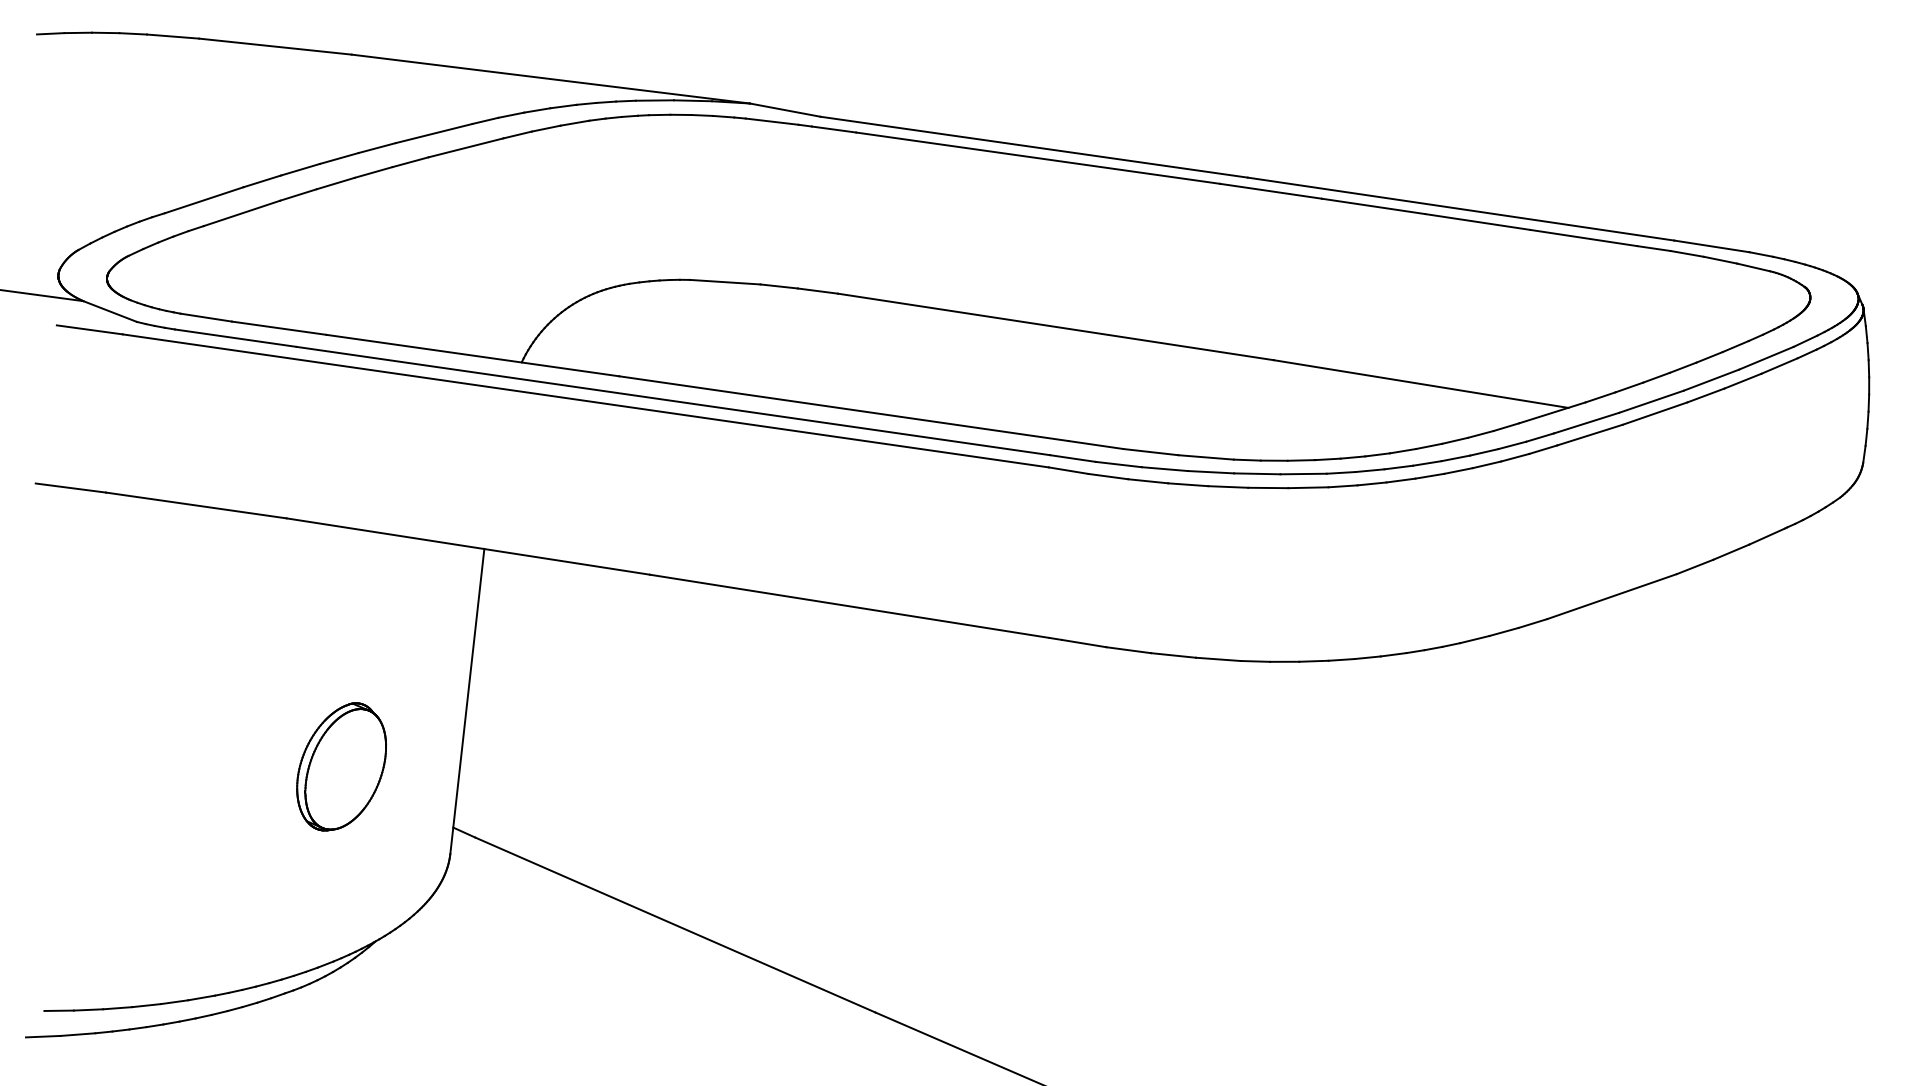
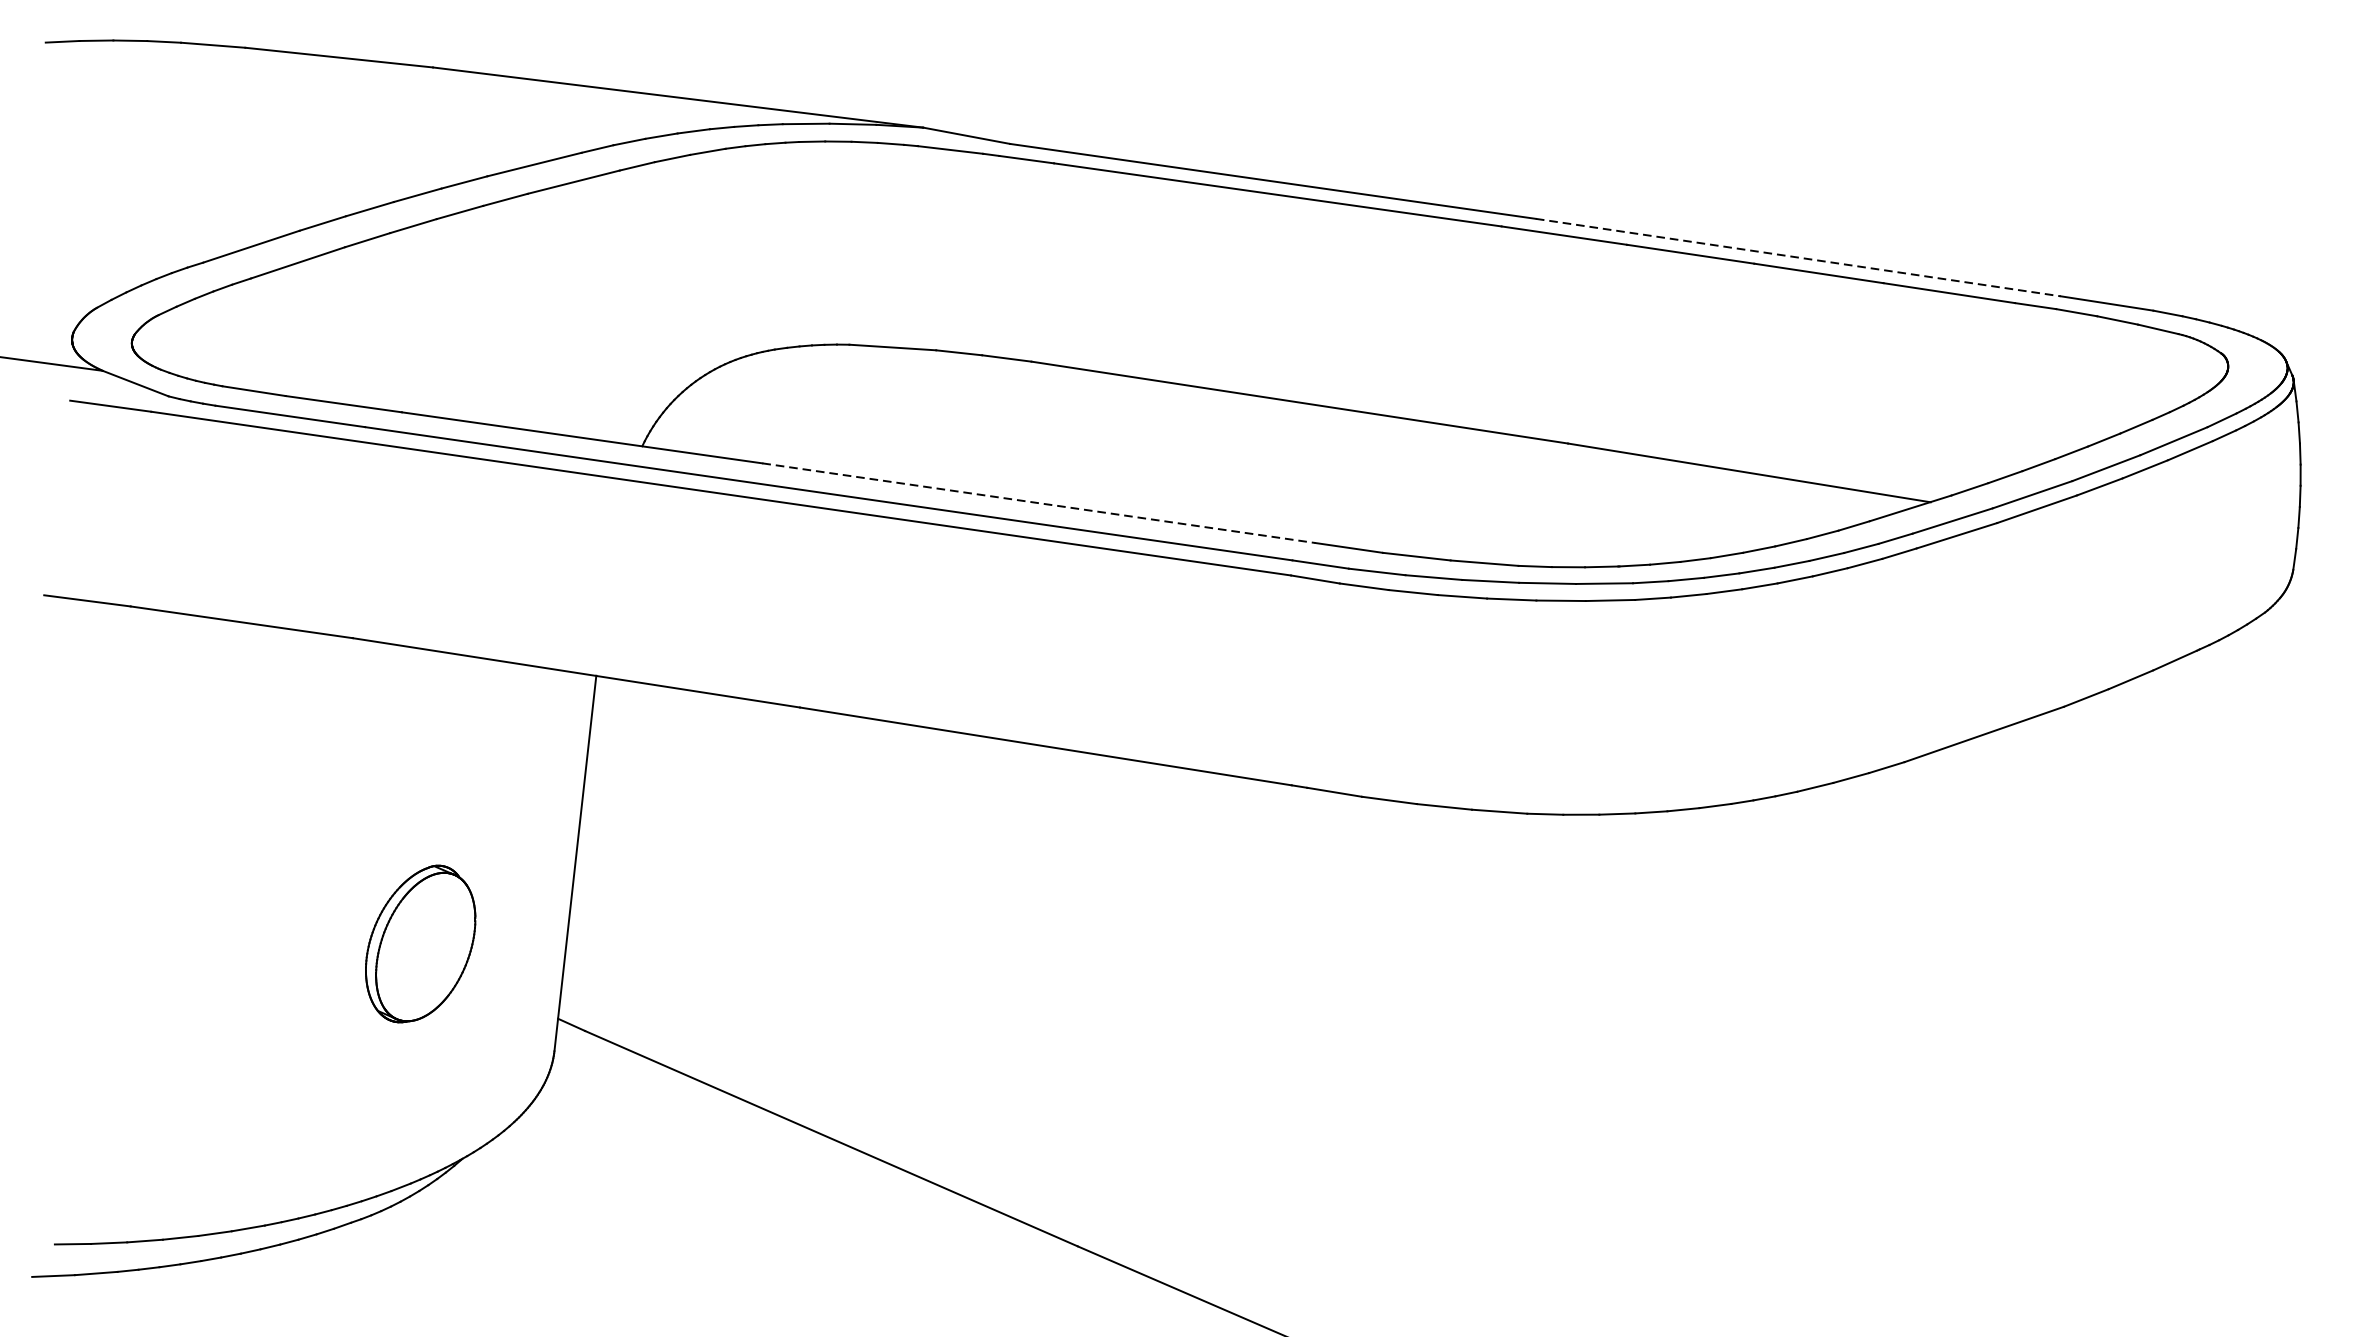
line: (1461, 209) -> (1798, 258), solid -> dashed
line: (844, 408) -> (1039, 502), solid -> dashed

